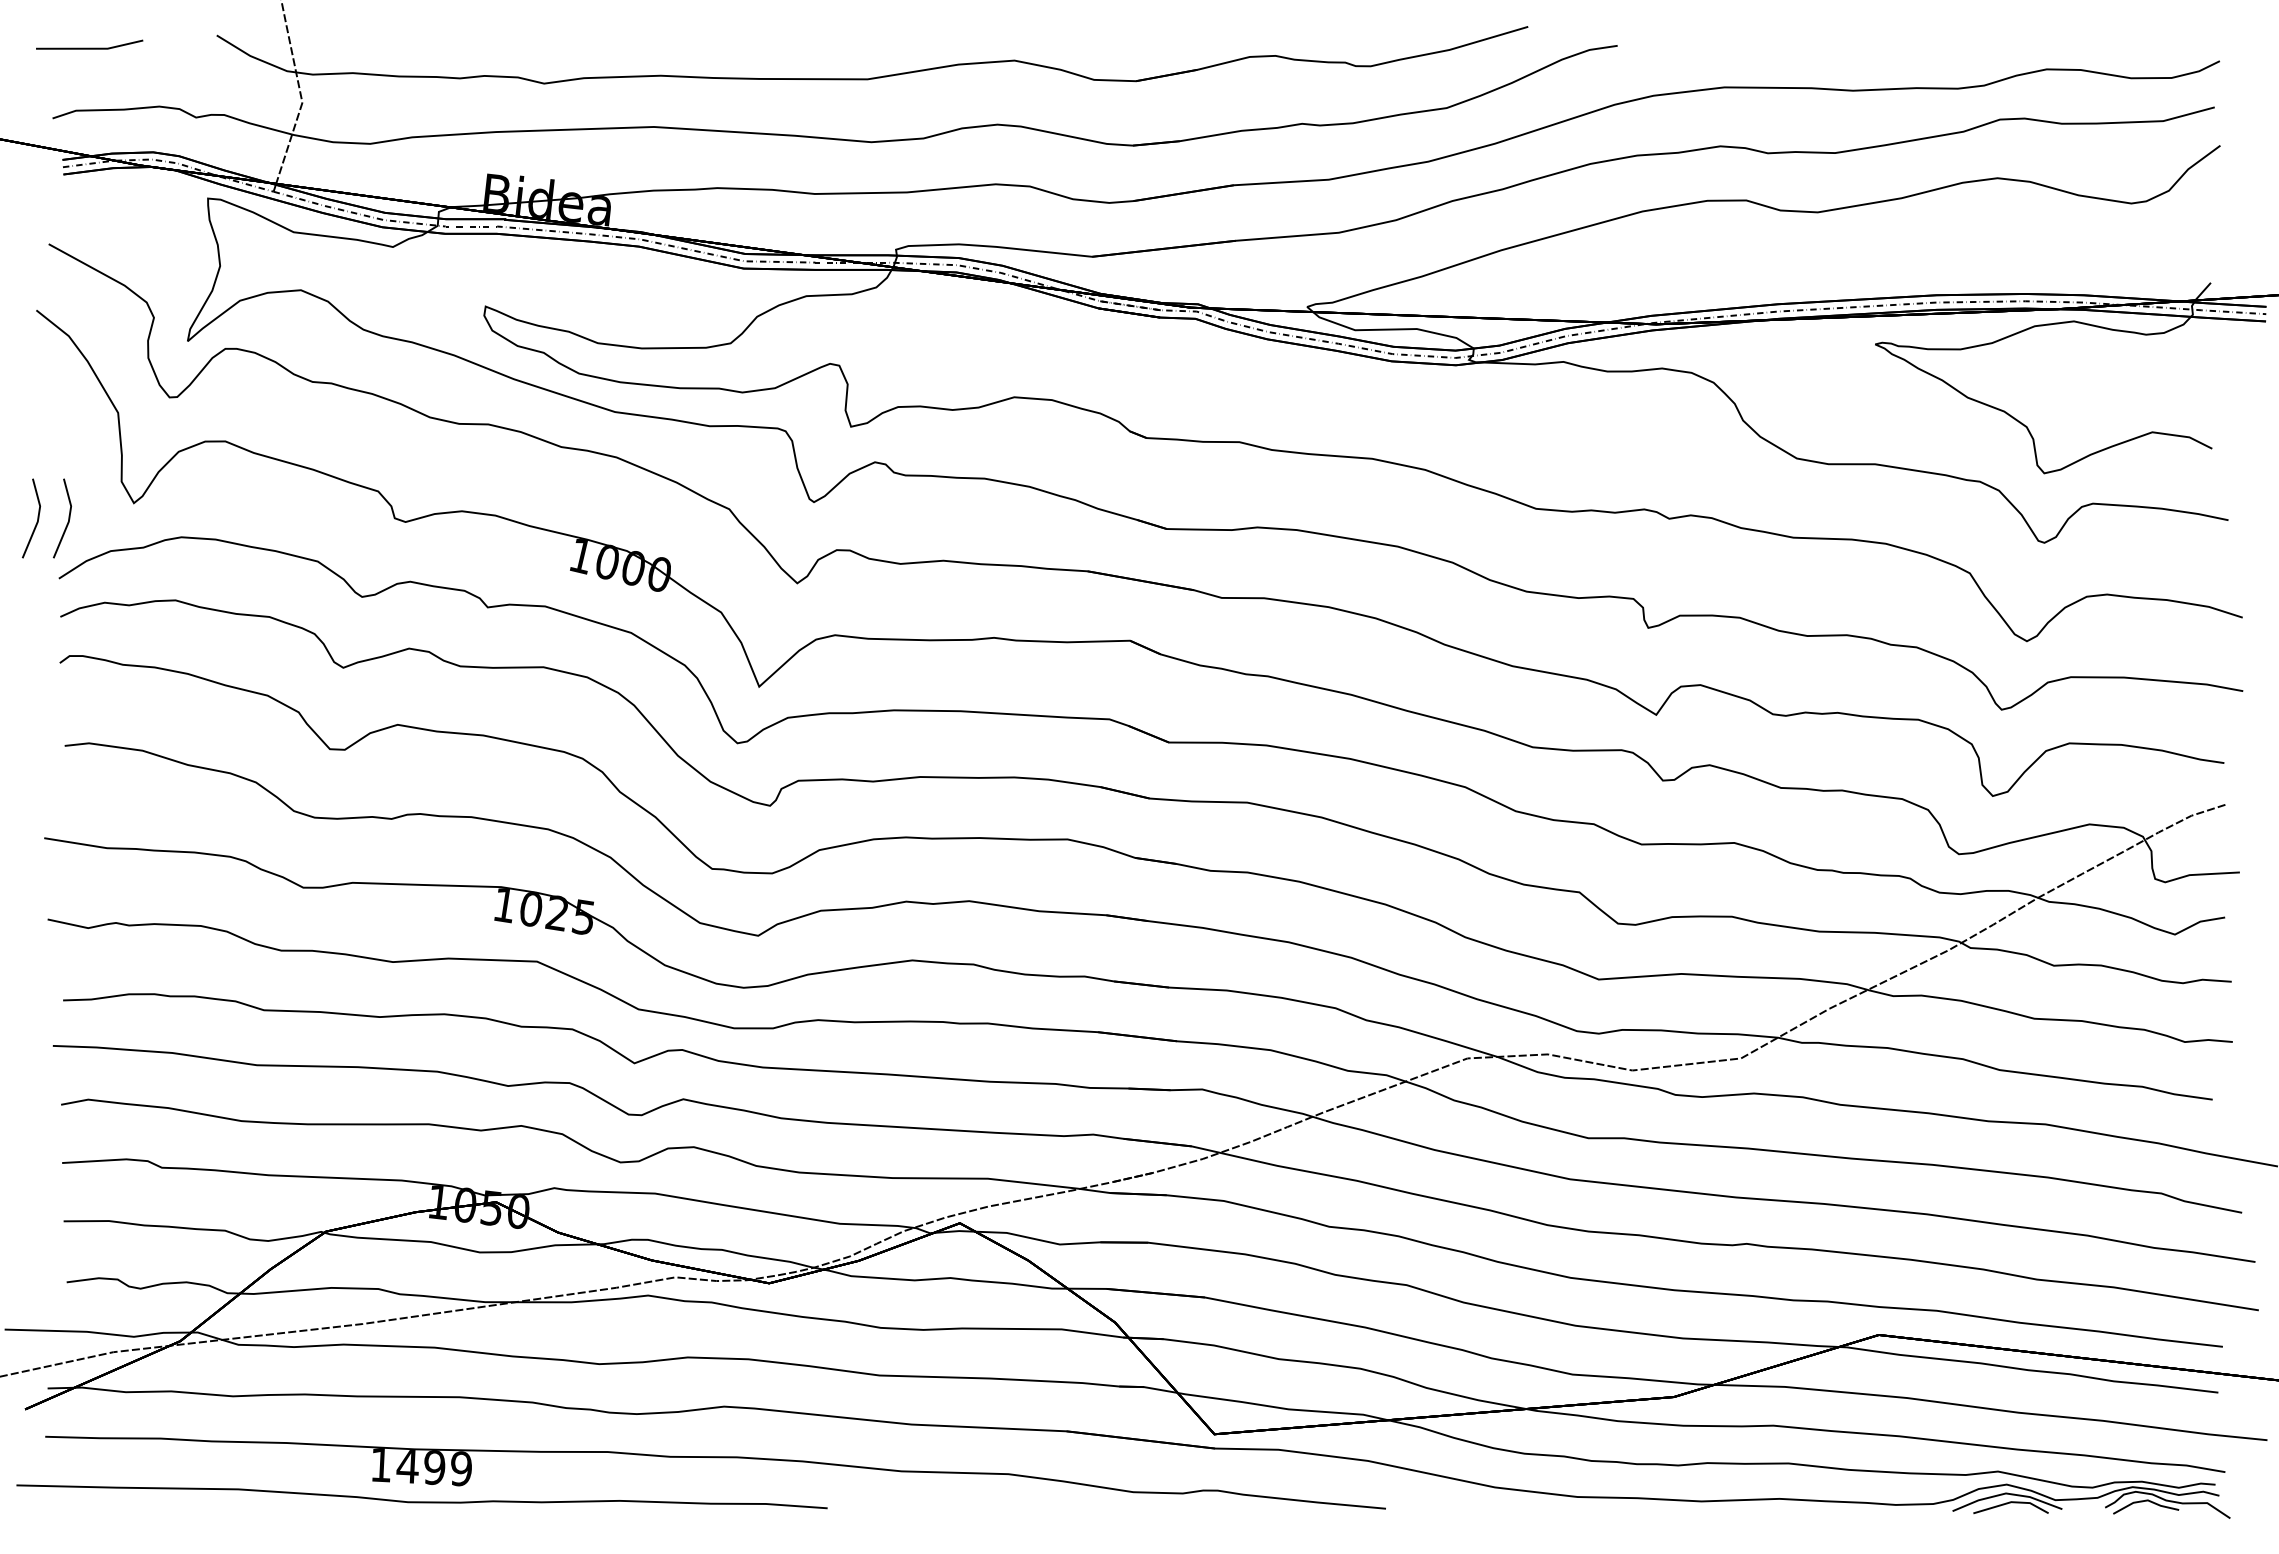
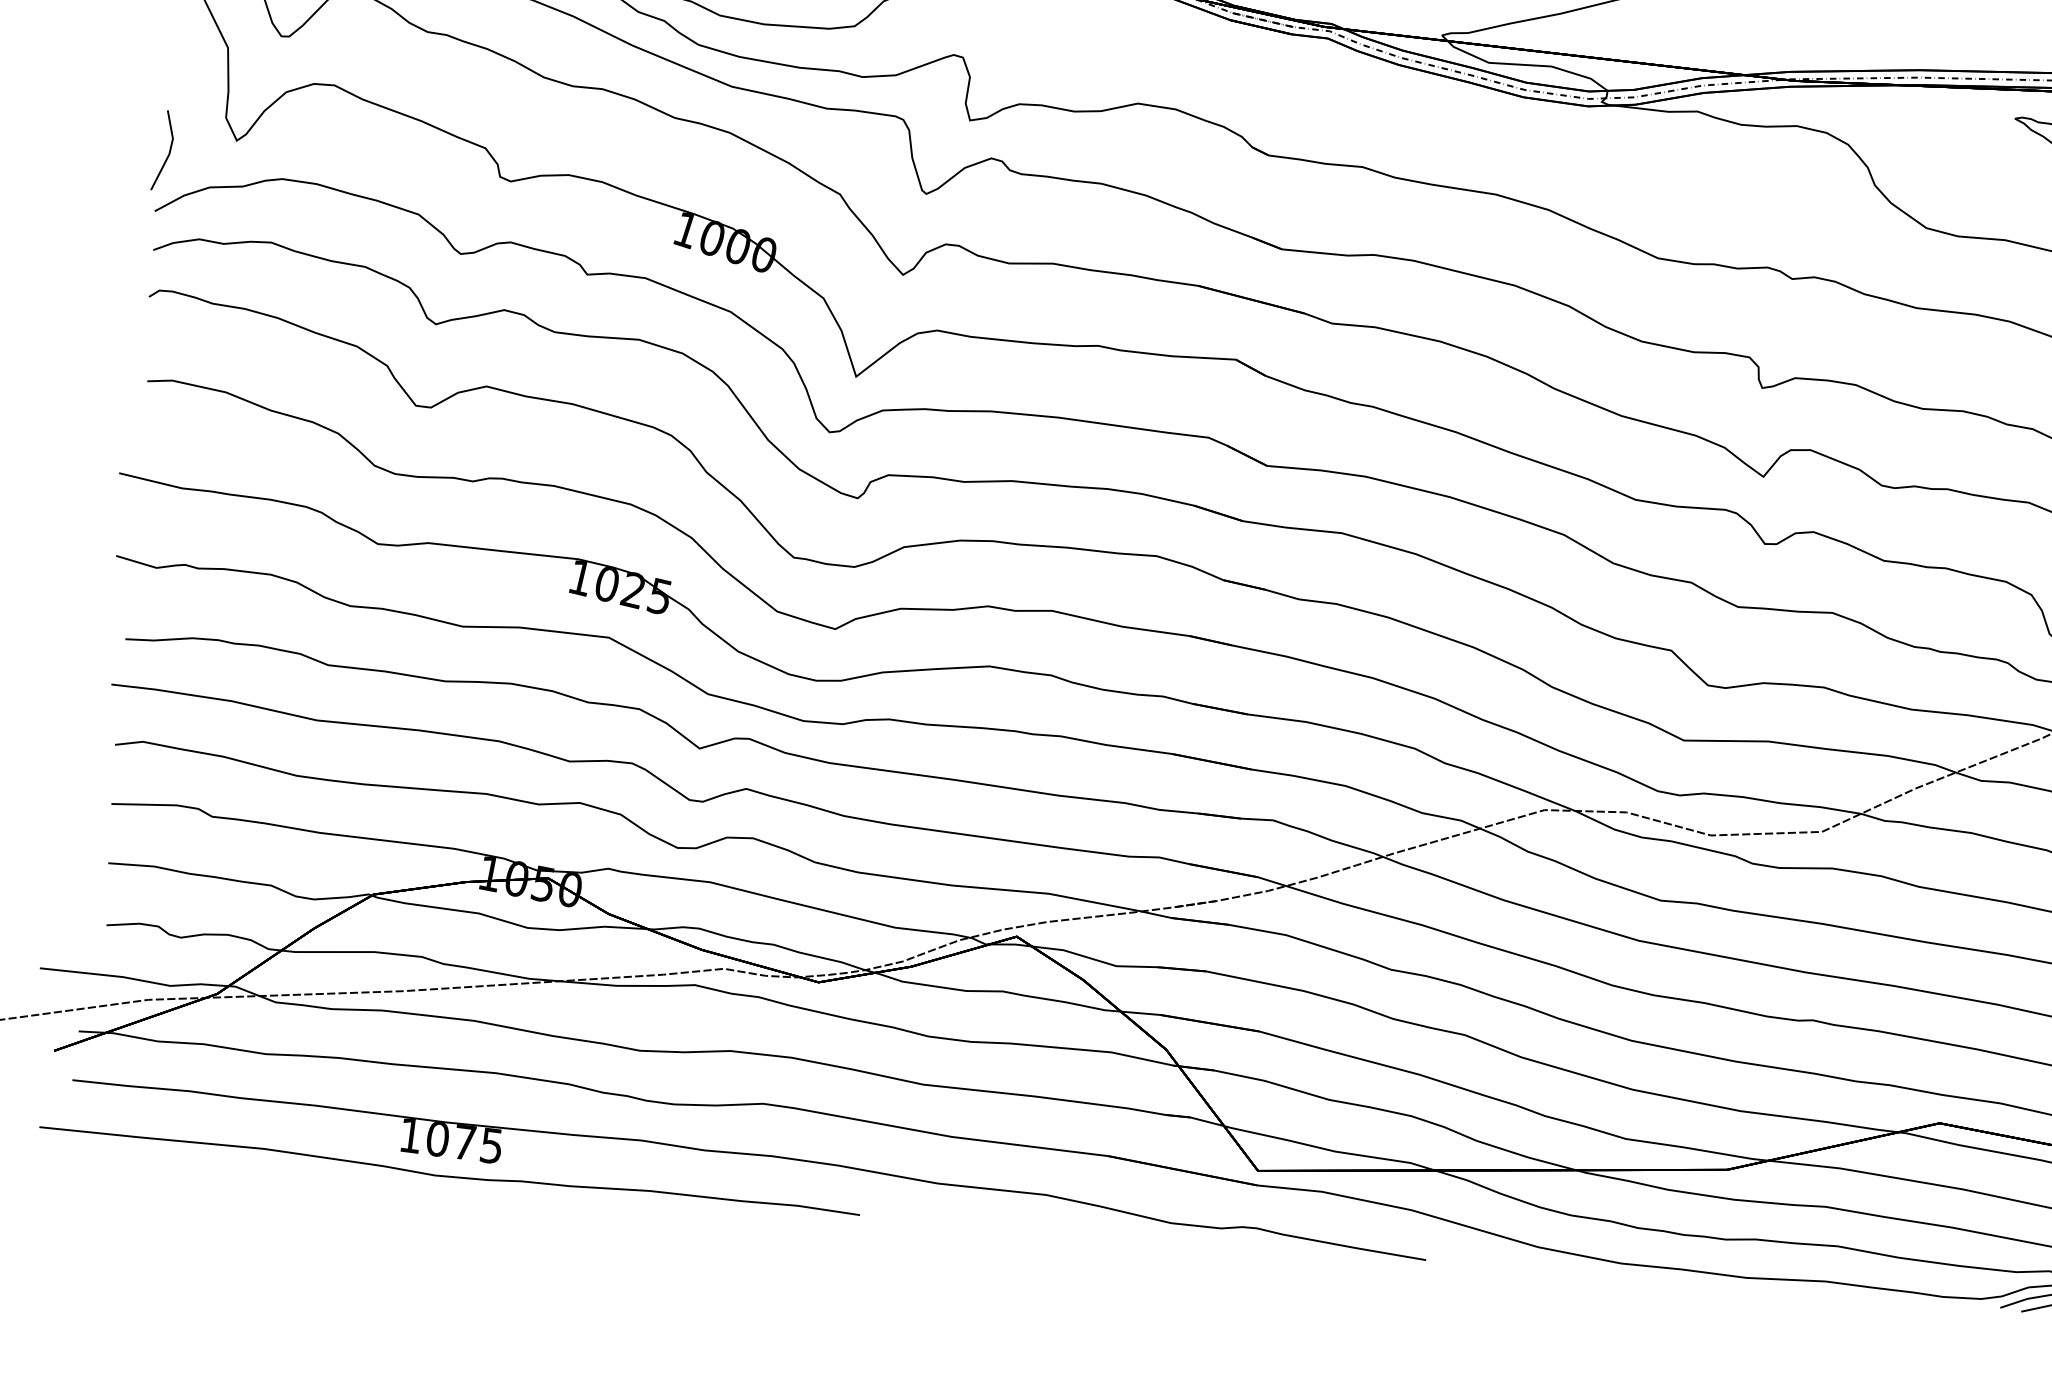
line: (36, 521) -> (136, 151), removed
text: (433, 1467) -> (463, 1142), 1499 -> 1075

